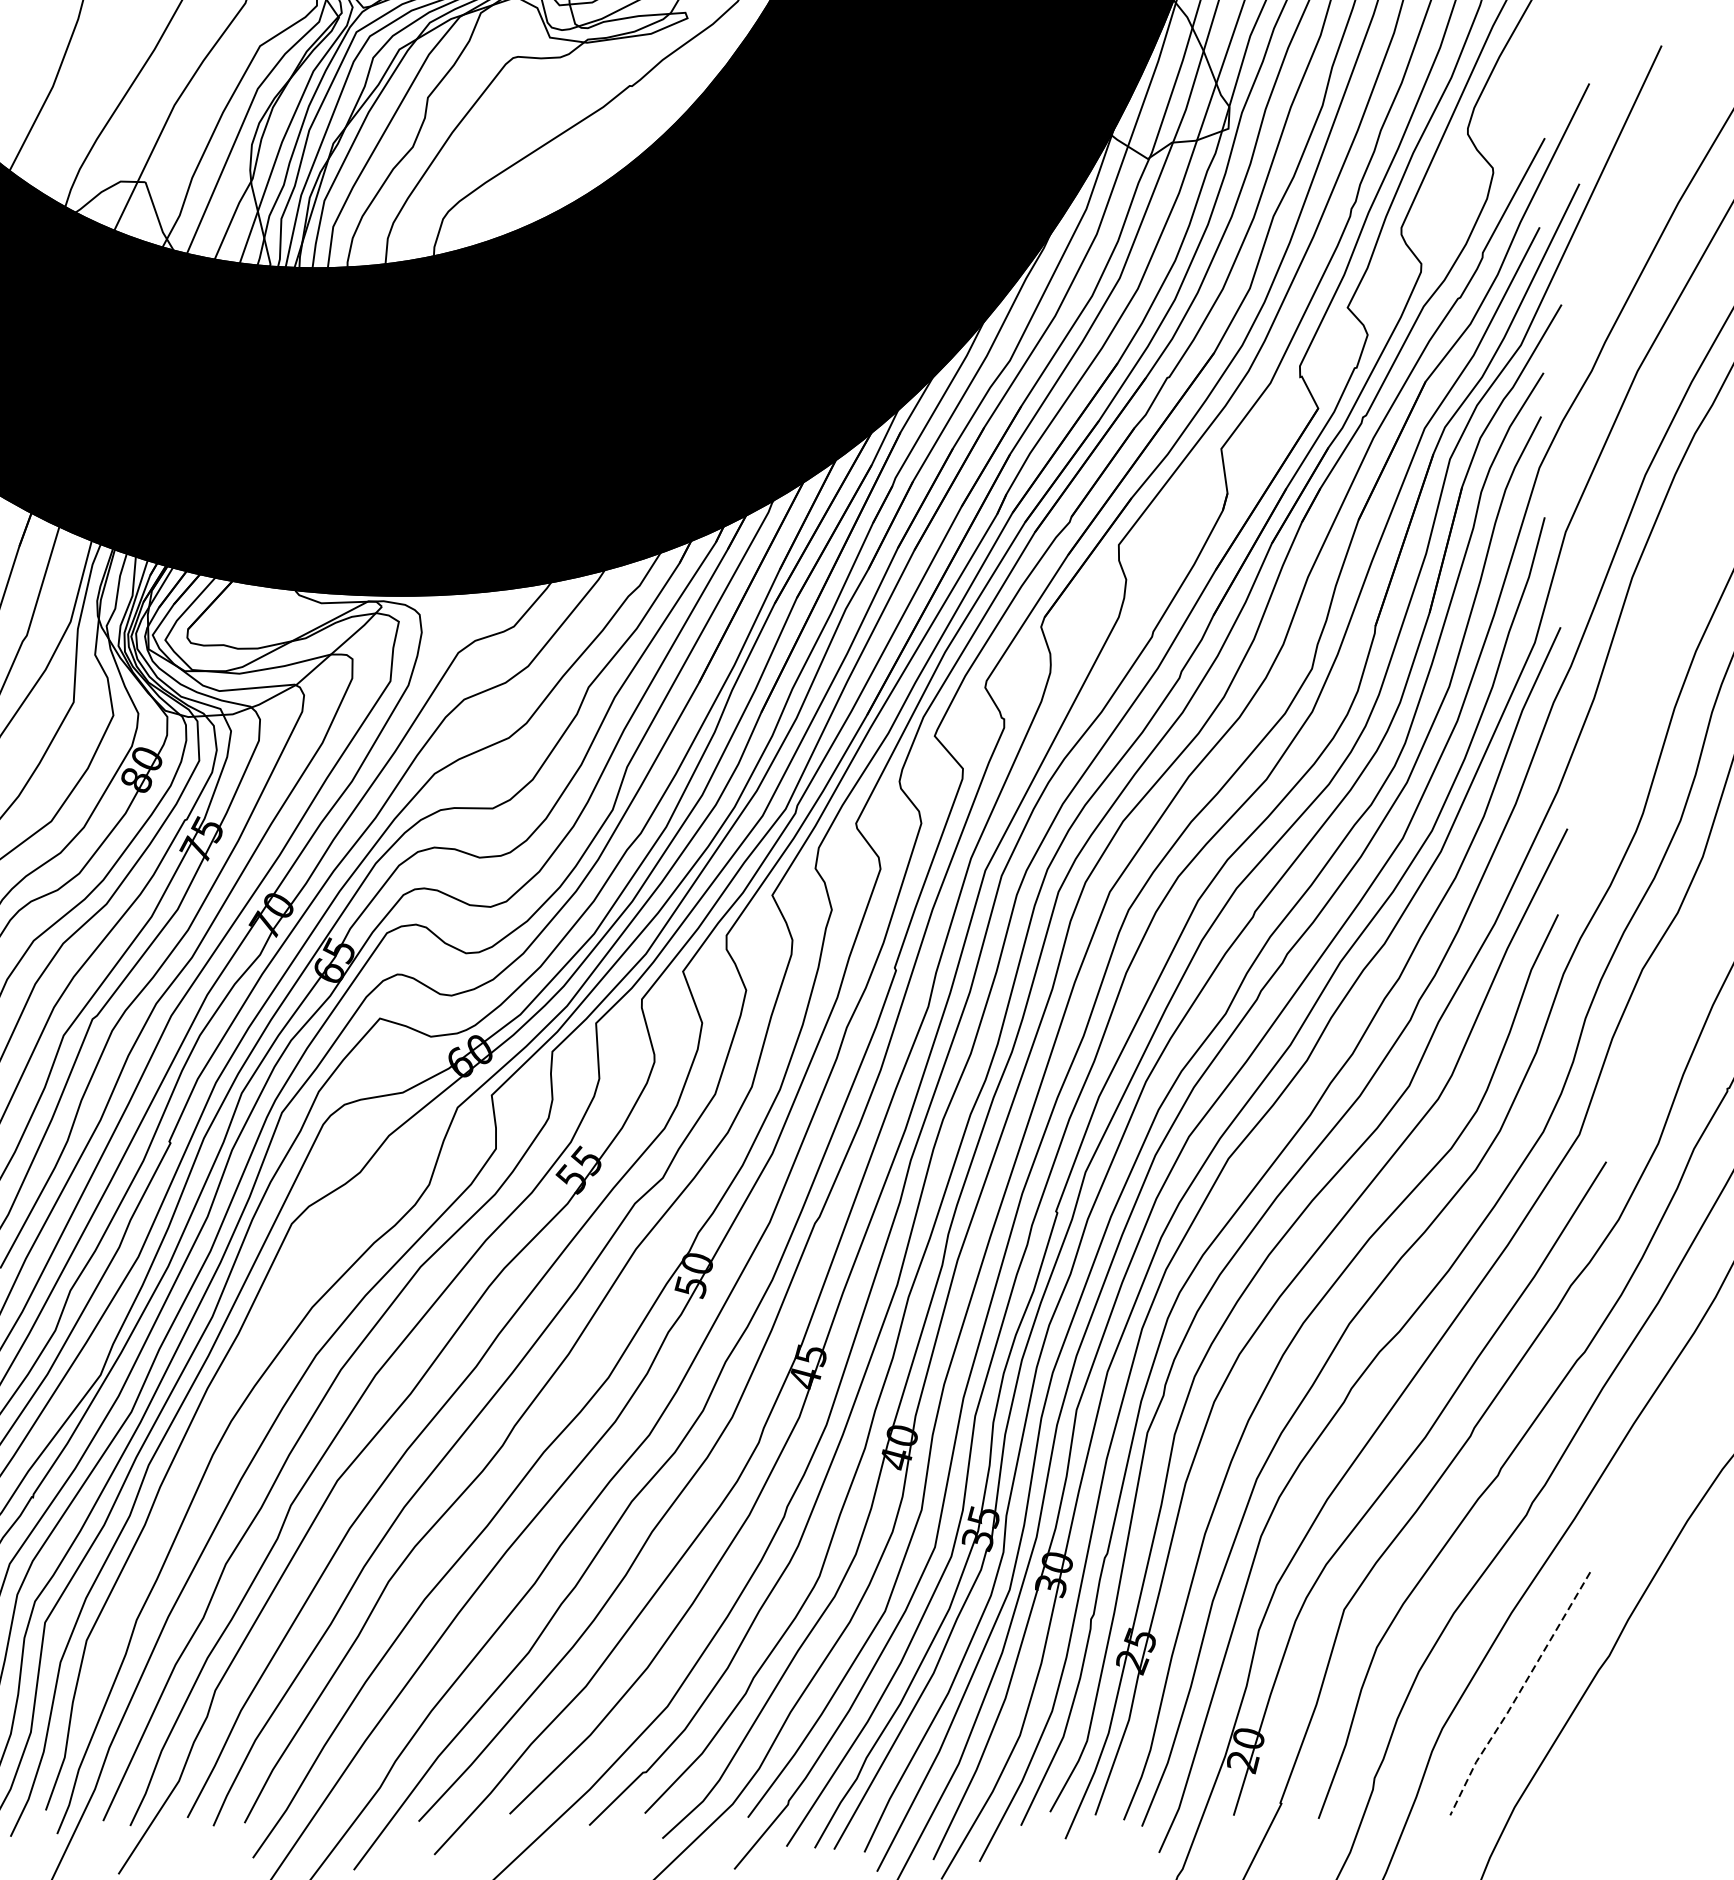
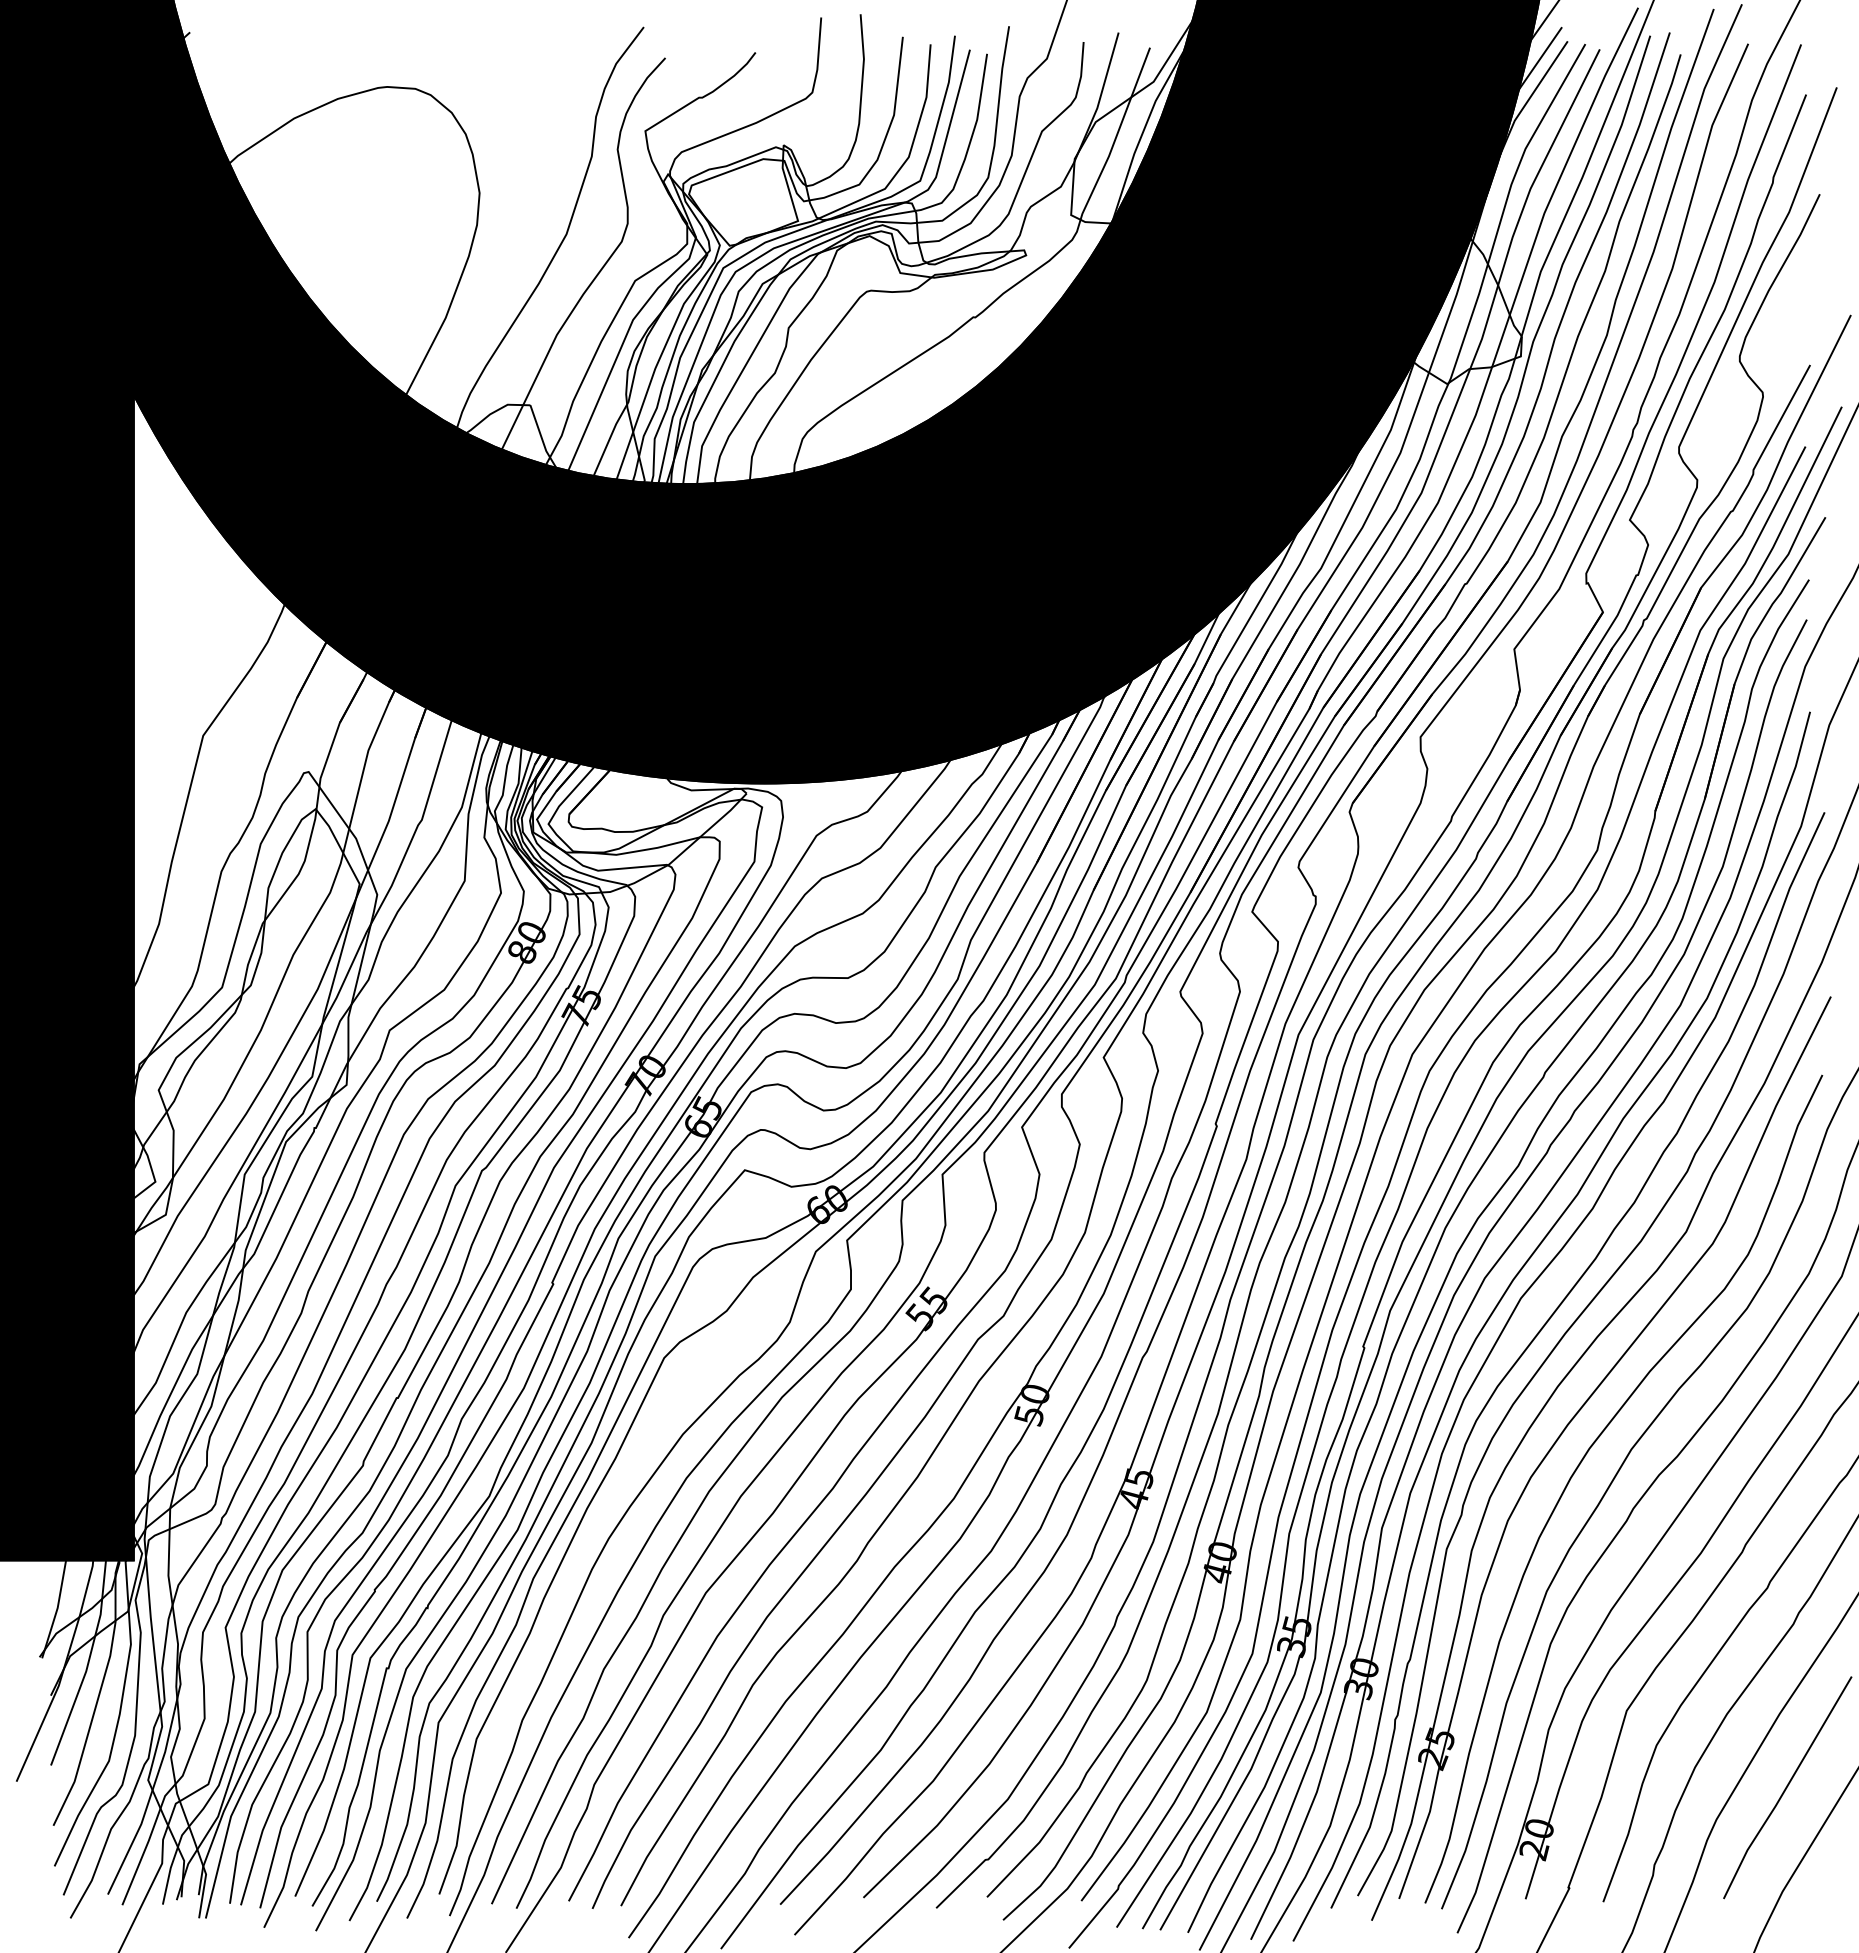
line: (1517, 1695) -> (1785, 1789), dashed -> solid

